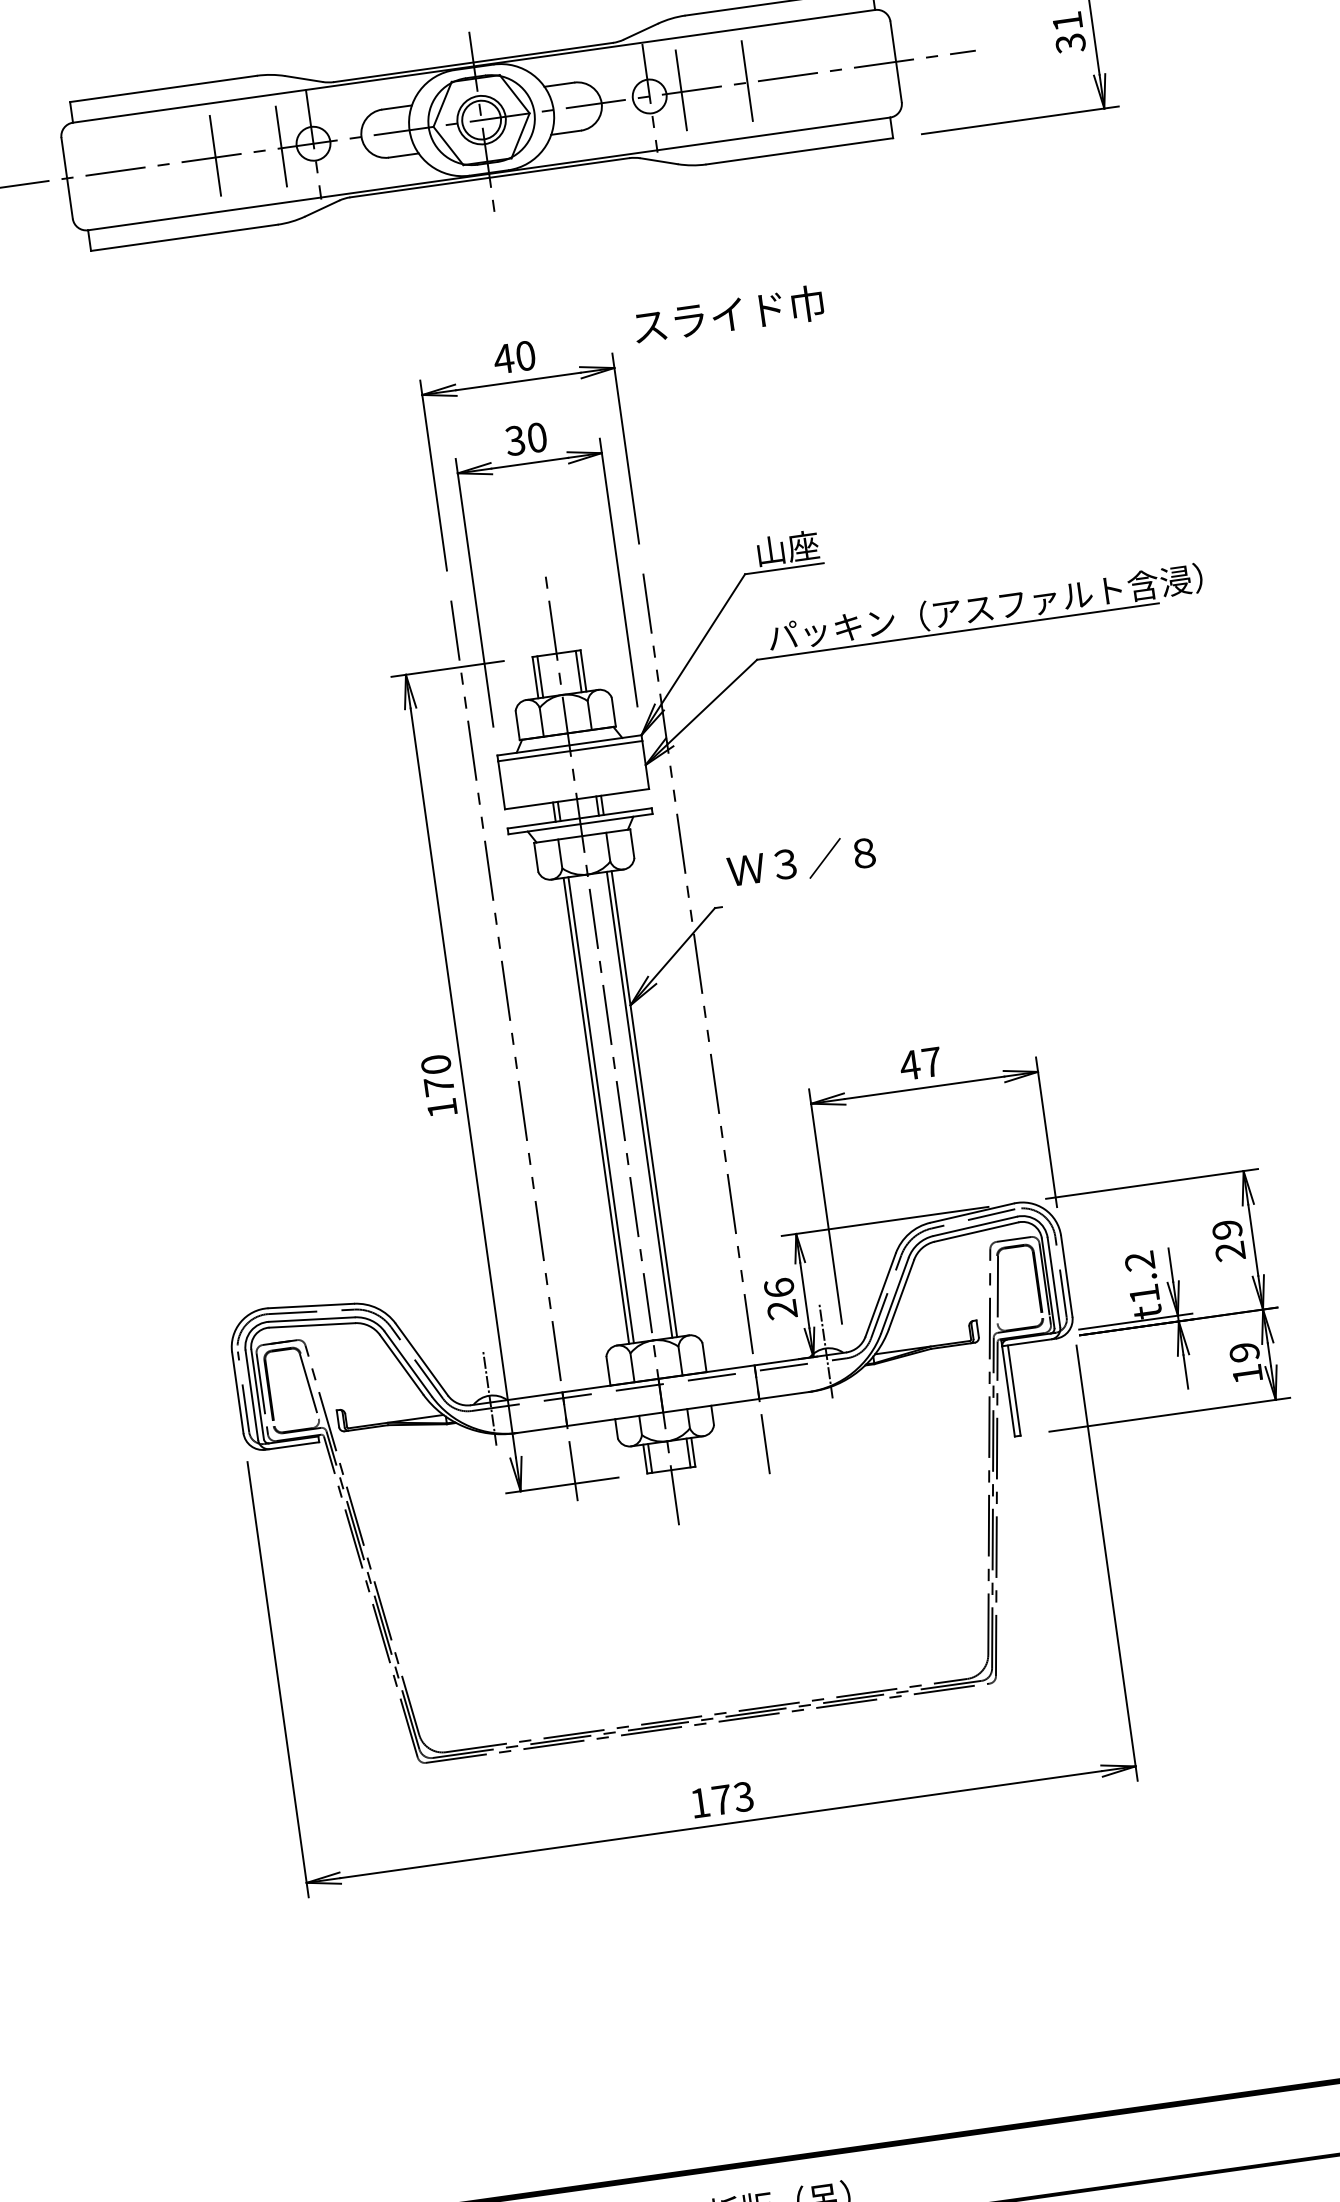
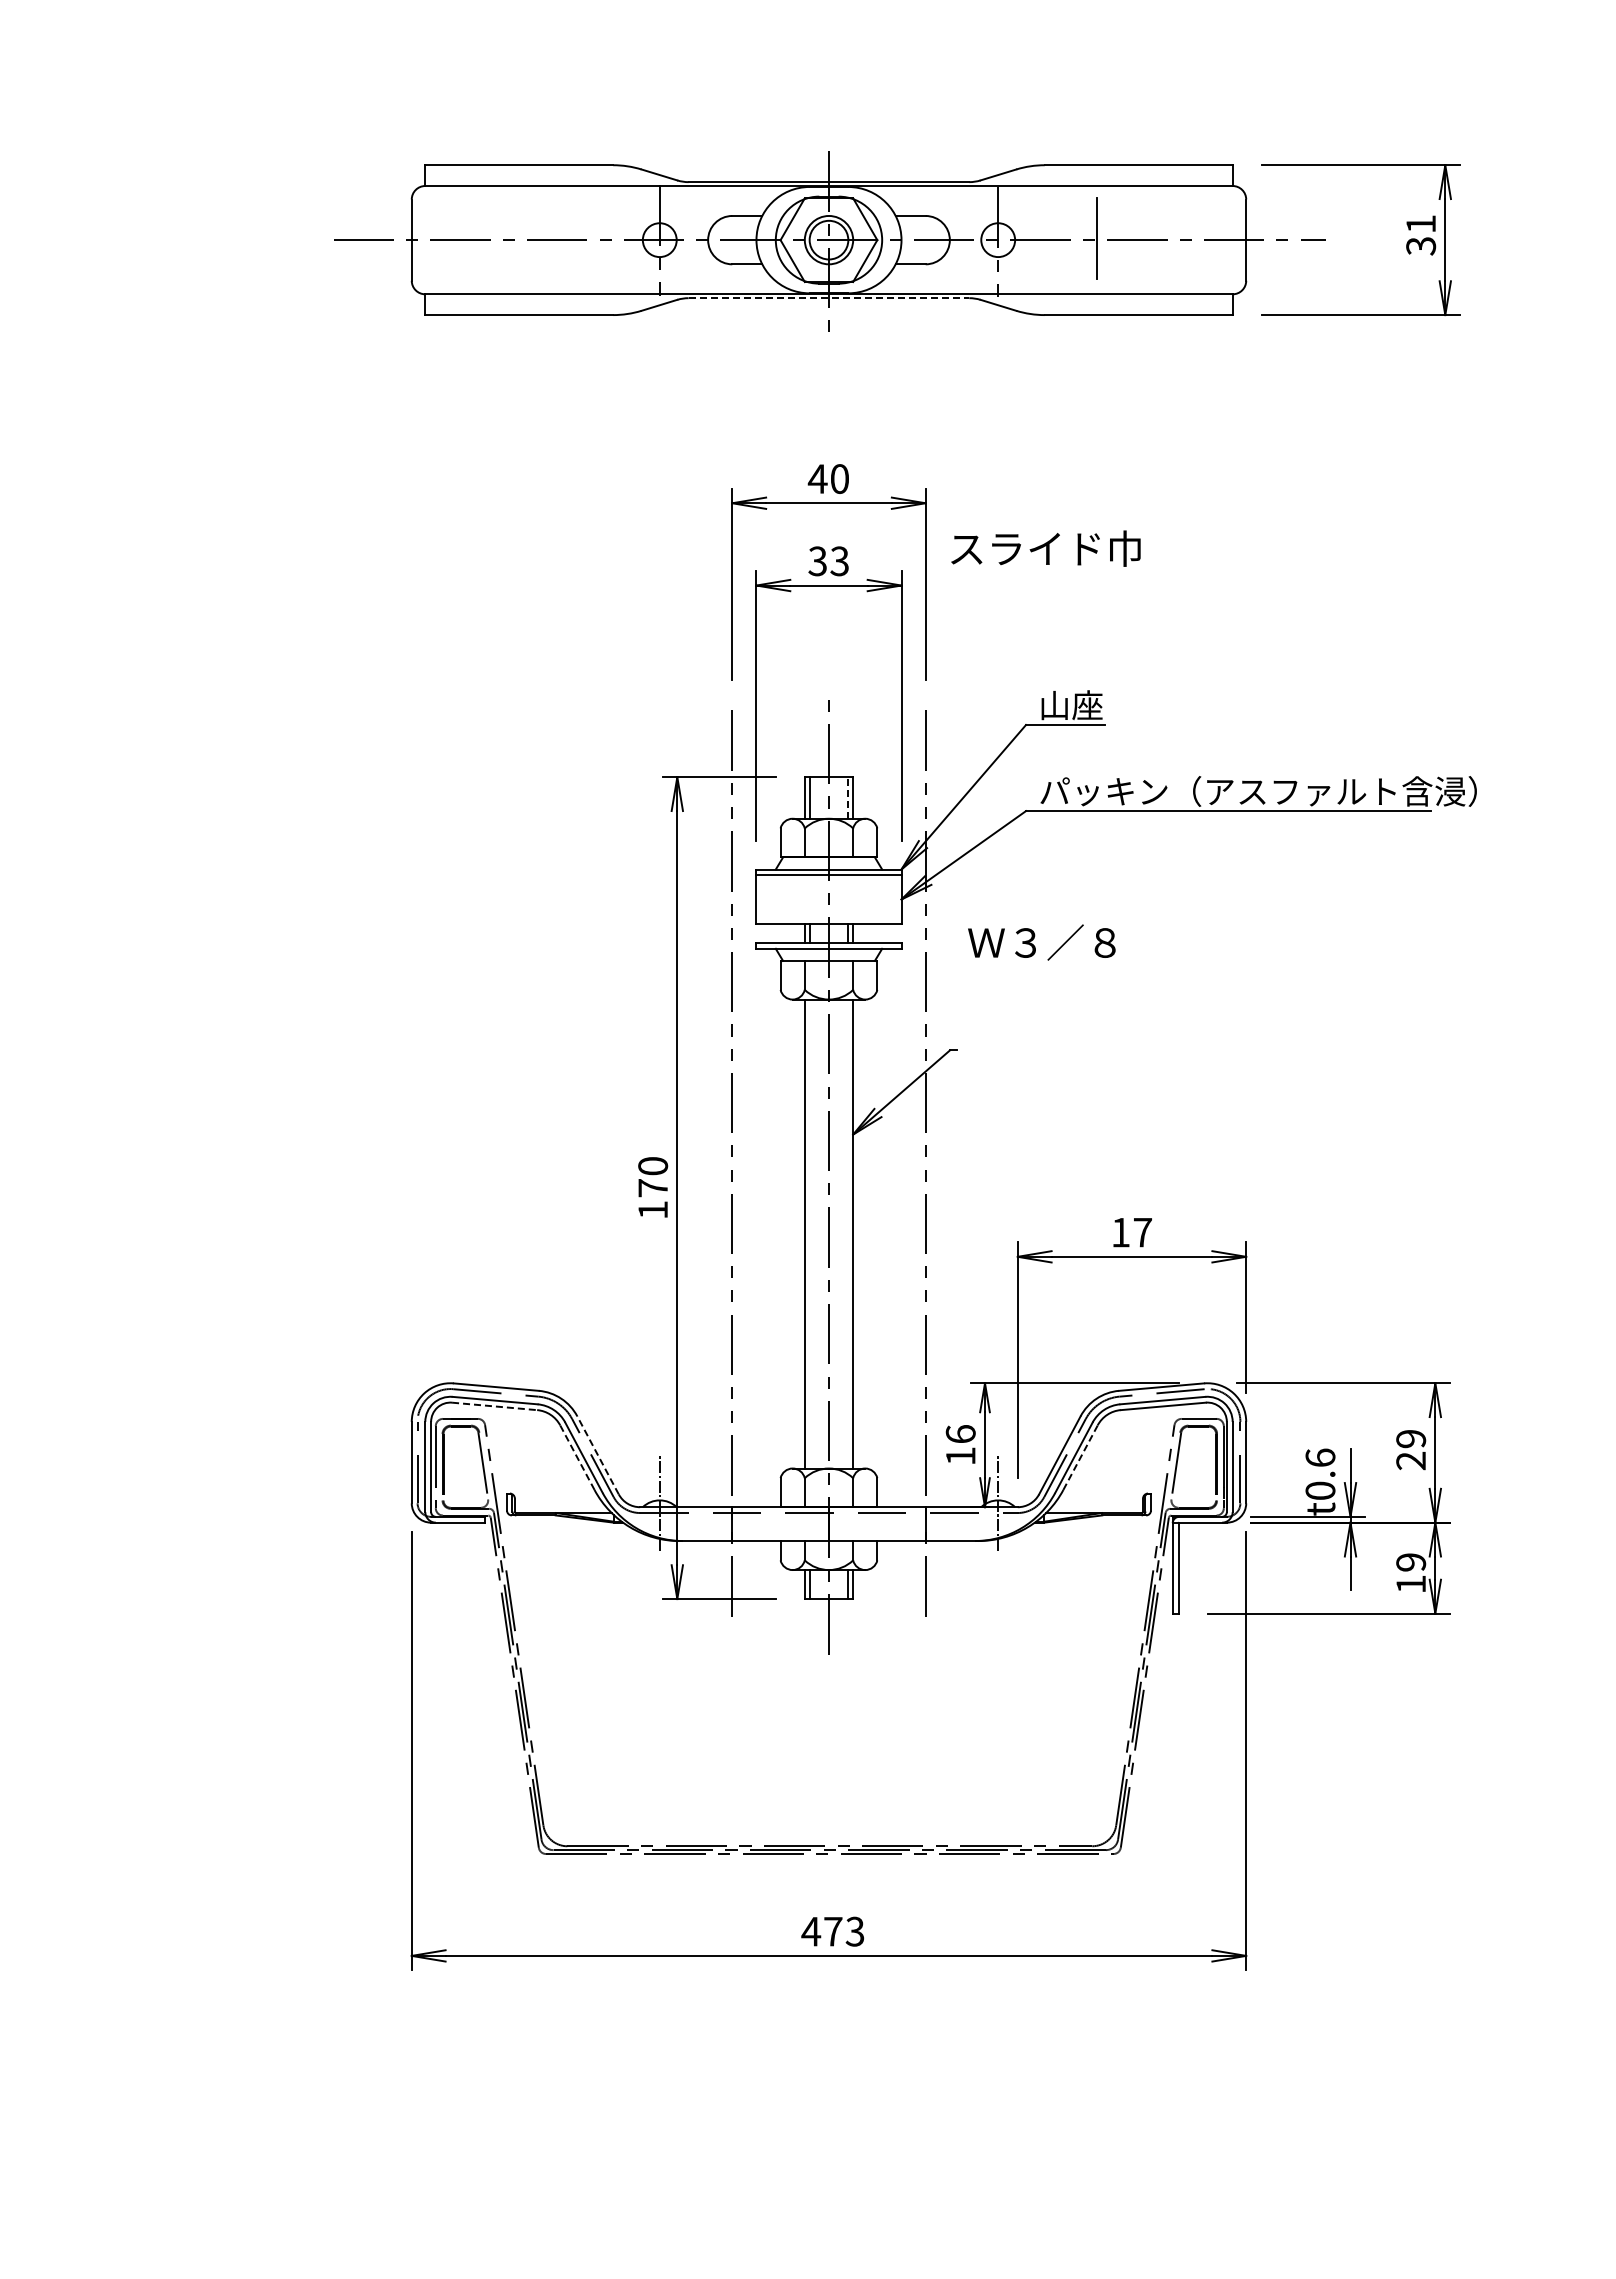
line: (681, 90) -> (1030, 238), removed
line: (281, 146) -> (627, 238), removed
line: (215, 155) -> (561, 238), removed
line: (490, 178) -> (829, 298), solid -> dashed
text: (728, 314) -> (1045, 548), moved
text: (536, 437) -> (839, 561), 30 -> 33
line: (578, 671) -> (848, 797), solid -> dashed
text: (801, 861) -> (1041, 942), moved
text: (909, 1065) -> (1120, 1232), 47 -> 17
line: (639, 1104) -> (848, 1233), removed
line: (600, 1109) -> (809, 1233), removed
text: (1142, 1276) -> (1320, 1473), t1.2 -> t0.6
line: (901, 1294) -> (1080, 1457), solid -> dashed
text: (782, 1310) -> (960, 1456), 26 -> 16
line: (312, 1325) -> (494, 1406), solid -> dashed
line: (421, 1358) -> (597, 1454), solid -> dashed
line: (401, 1364) -> (577, 1457), solid -> dashed
text: (700, 1802) -> (811, 1931), 173 -> 473

